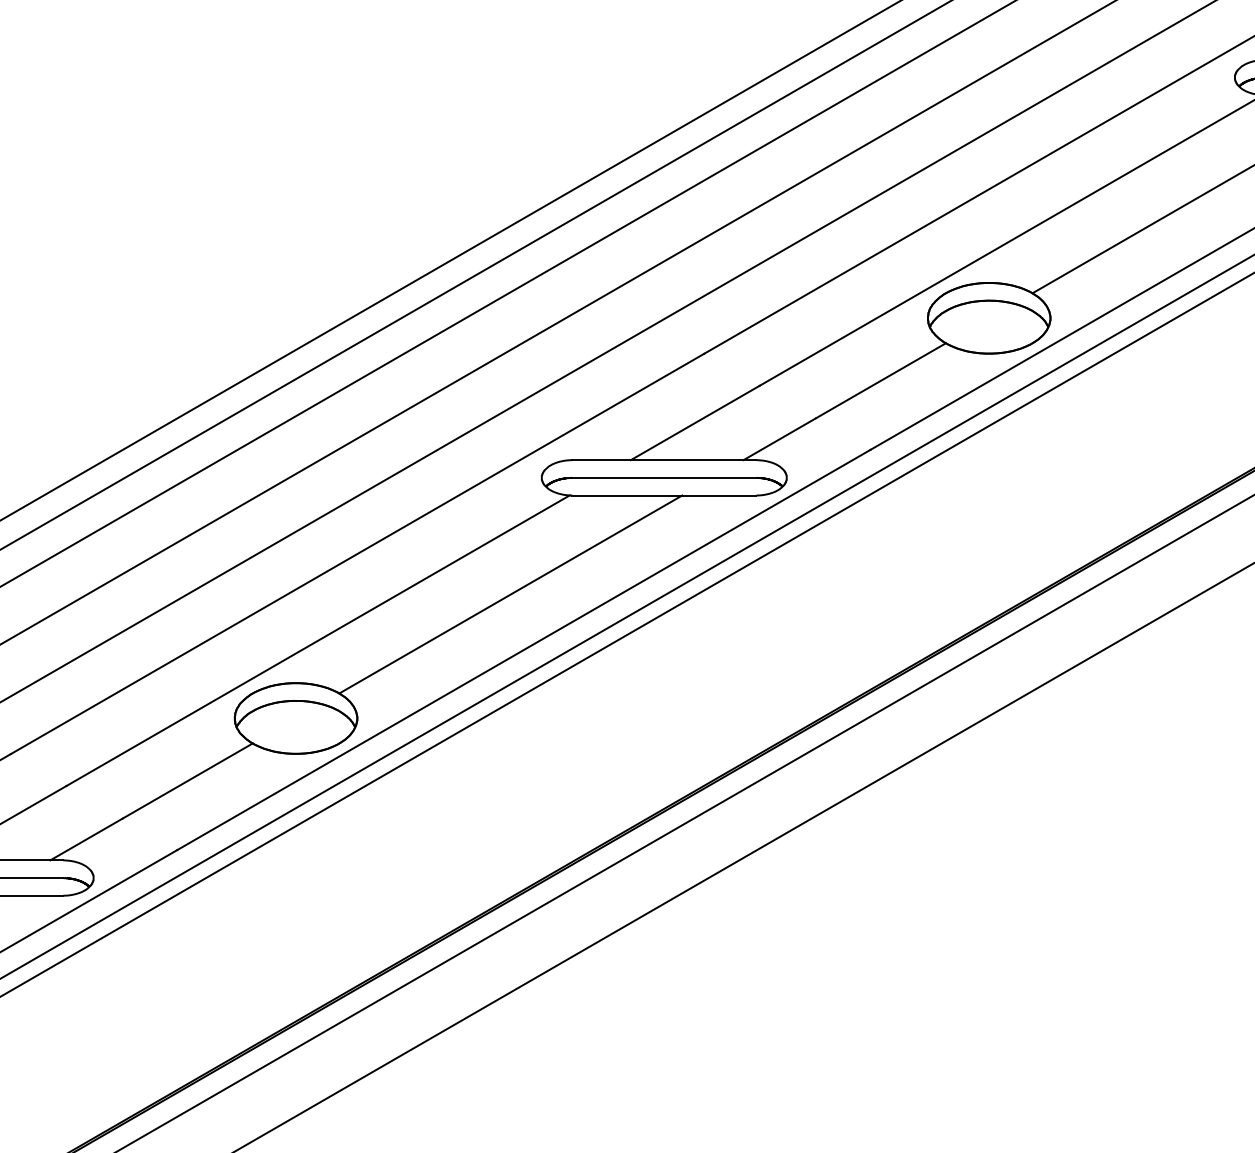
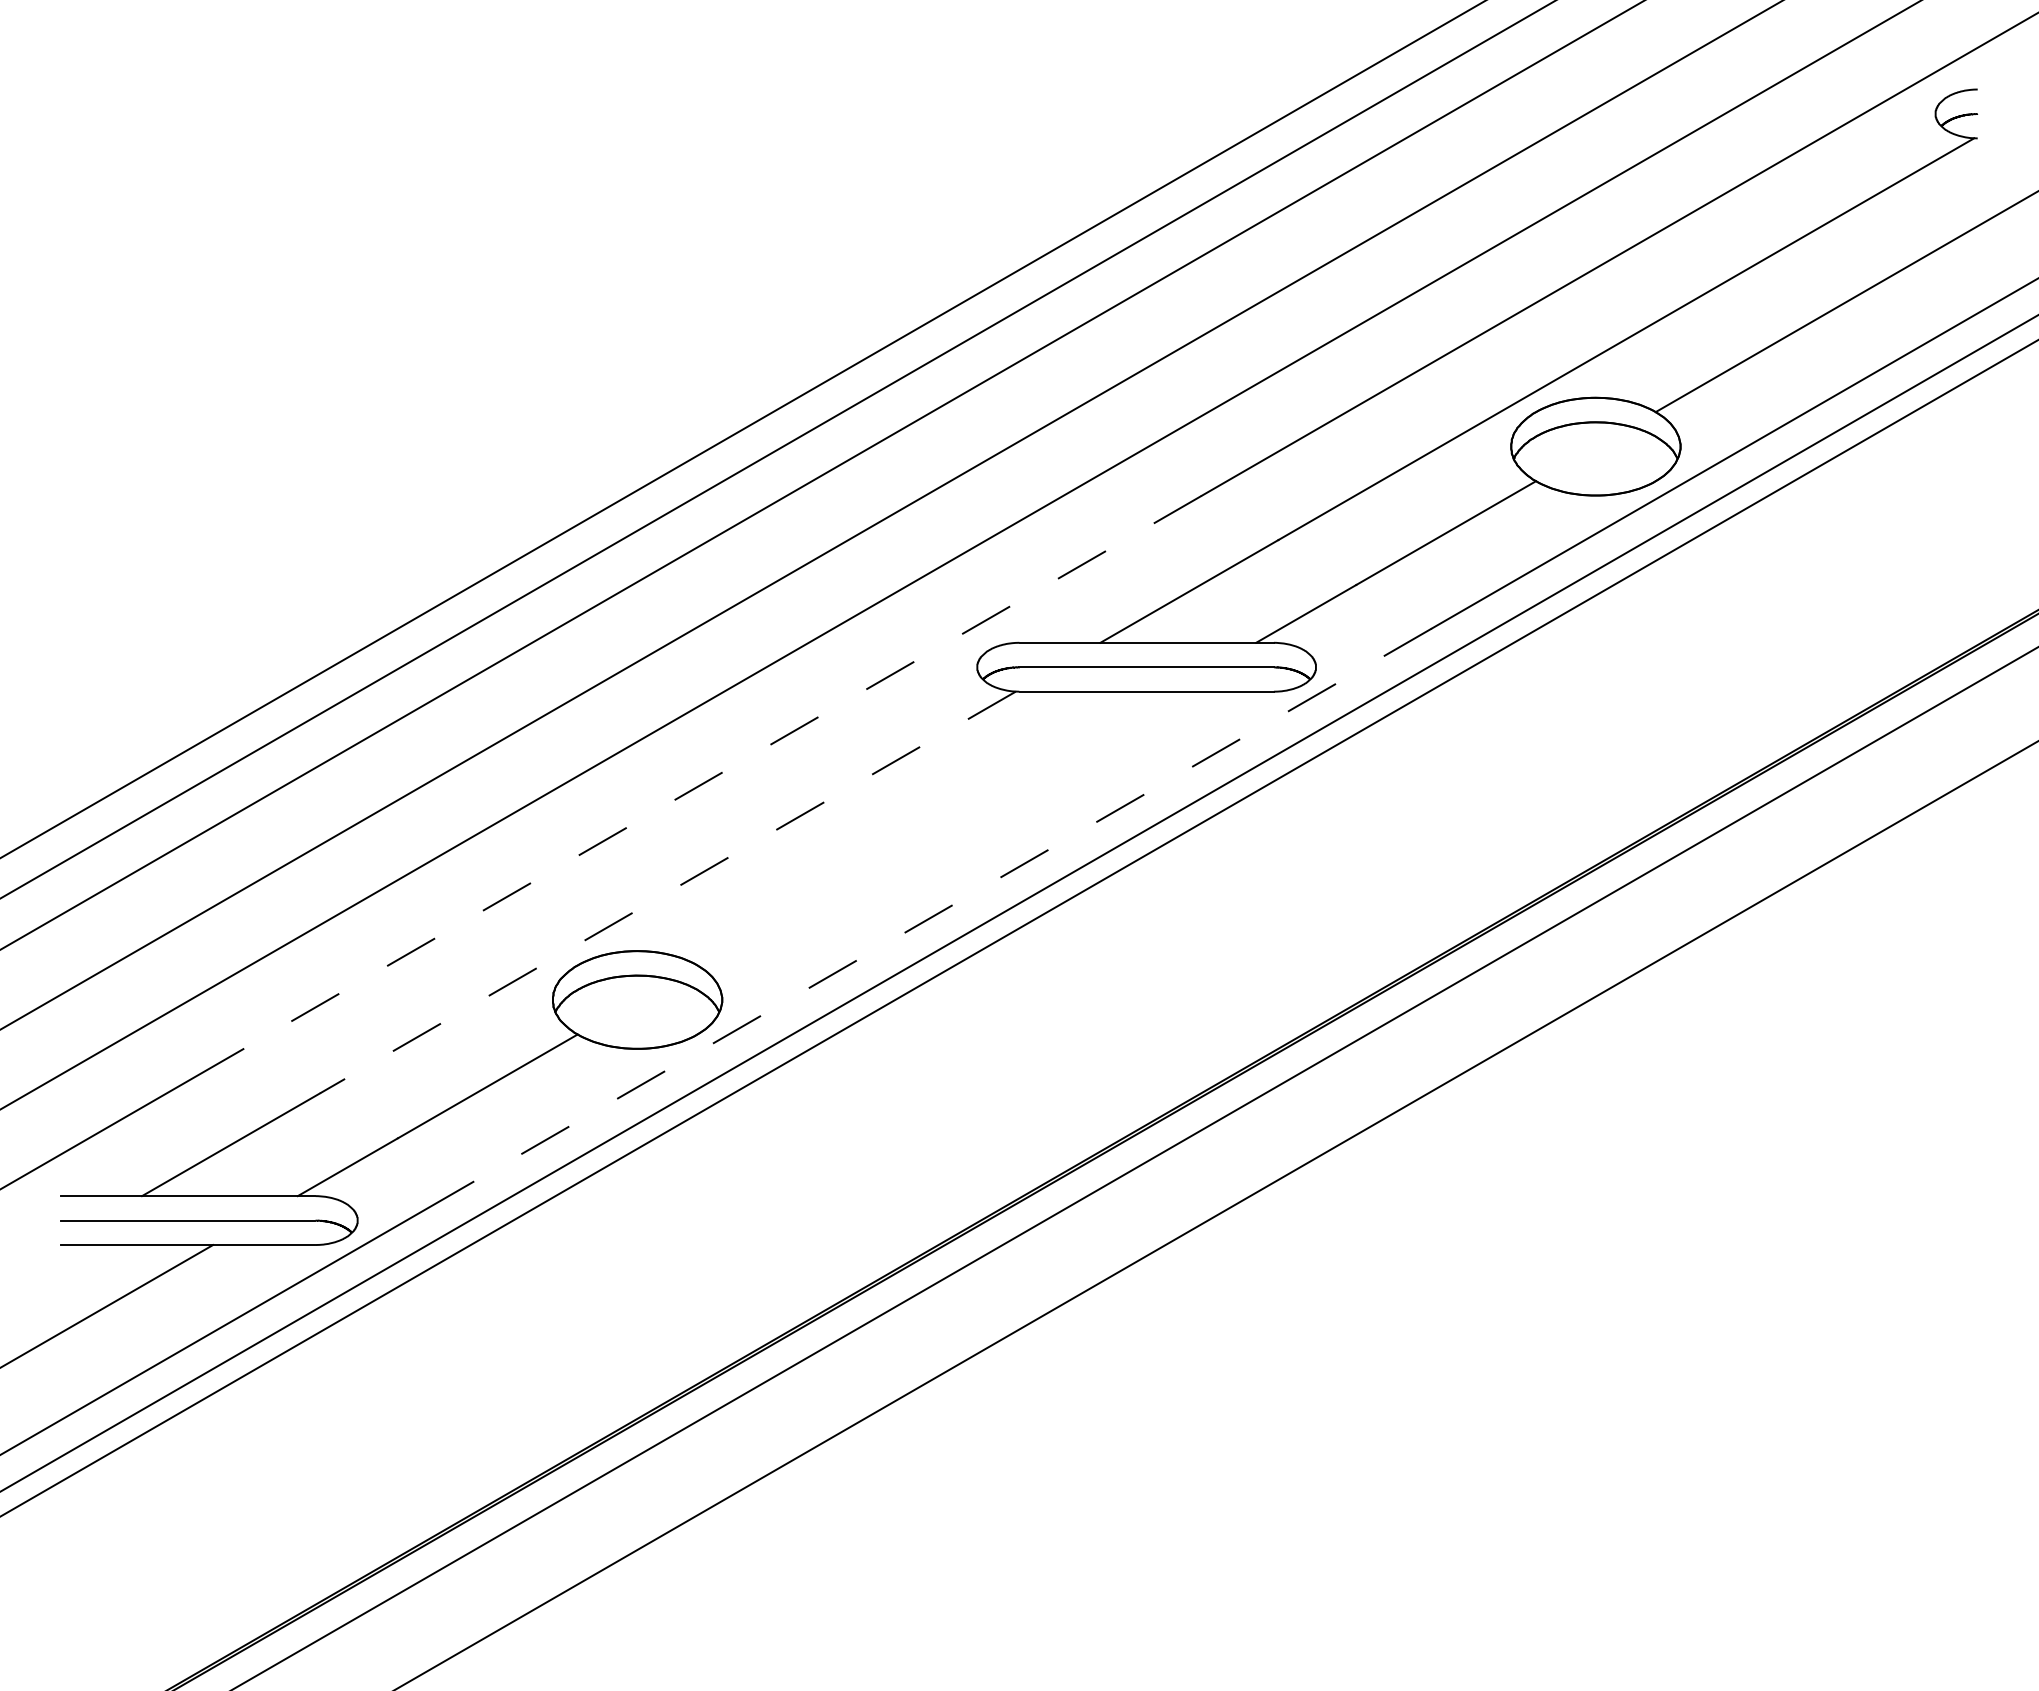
line: (357, 553) -> (722, 772), solid -> dashed
line: (510, 594) -> (934, 828), removed
line: (317, 640) -> (667, 892), solid -> dashed
line: (523, 650) -> (952, 905), solid -> dashed

